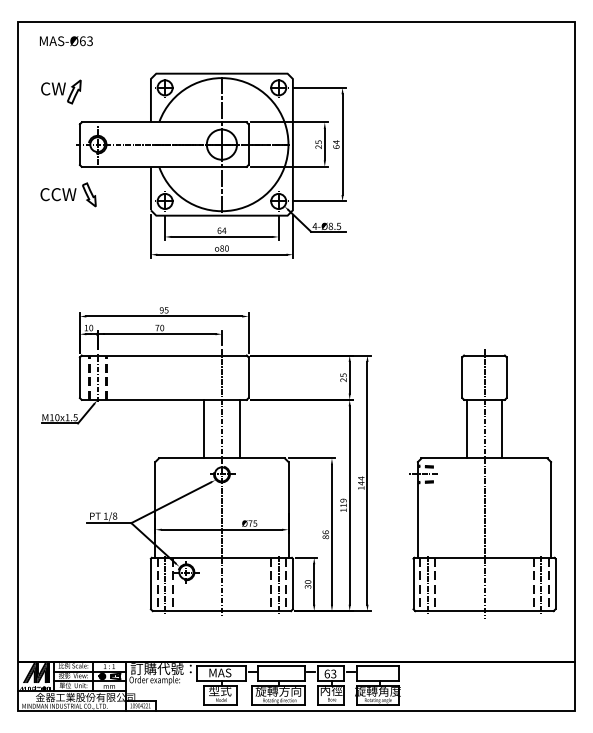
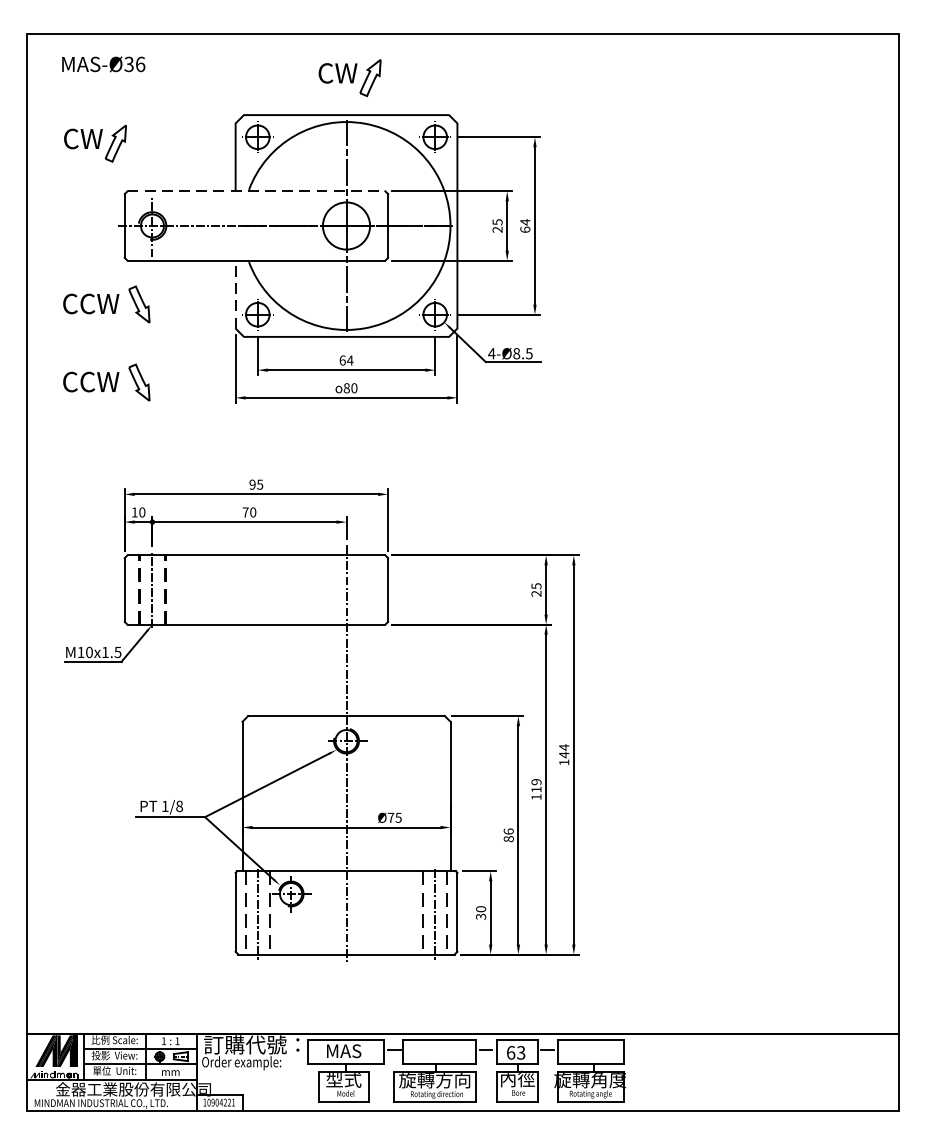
text: (86, 41) -> (134, 64), MAS-Ø63 -> MAS-Ø36
part: (224, 49) -> (350, 77), added
line: (164, 122) -> (256, 191), solid -> dashed
line: (150, 188) -> (234, 294), solid -> dashed
part: (68, 244) -> (106, 381), added
line: (204, 428) -> (319, 669), removed
line: (239, 428) -> (373, 669), removed
part: (482, 483) -> (753, 755), removed

